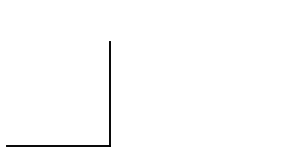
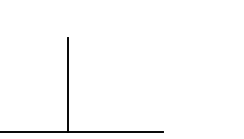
line: (162, 145) -> (115, 131), added

